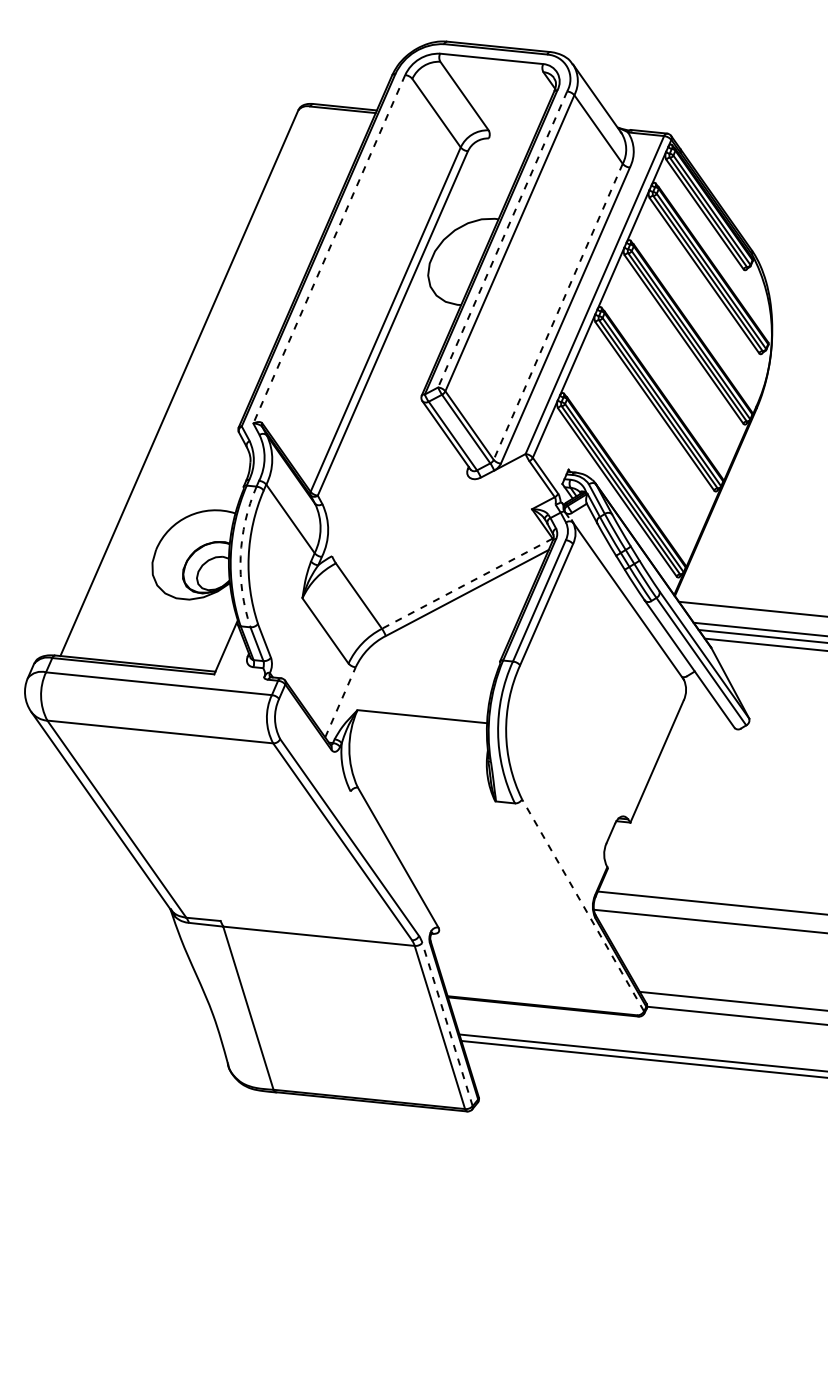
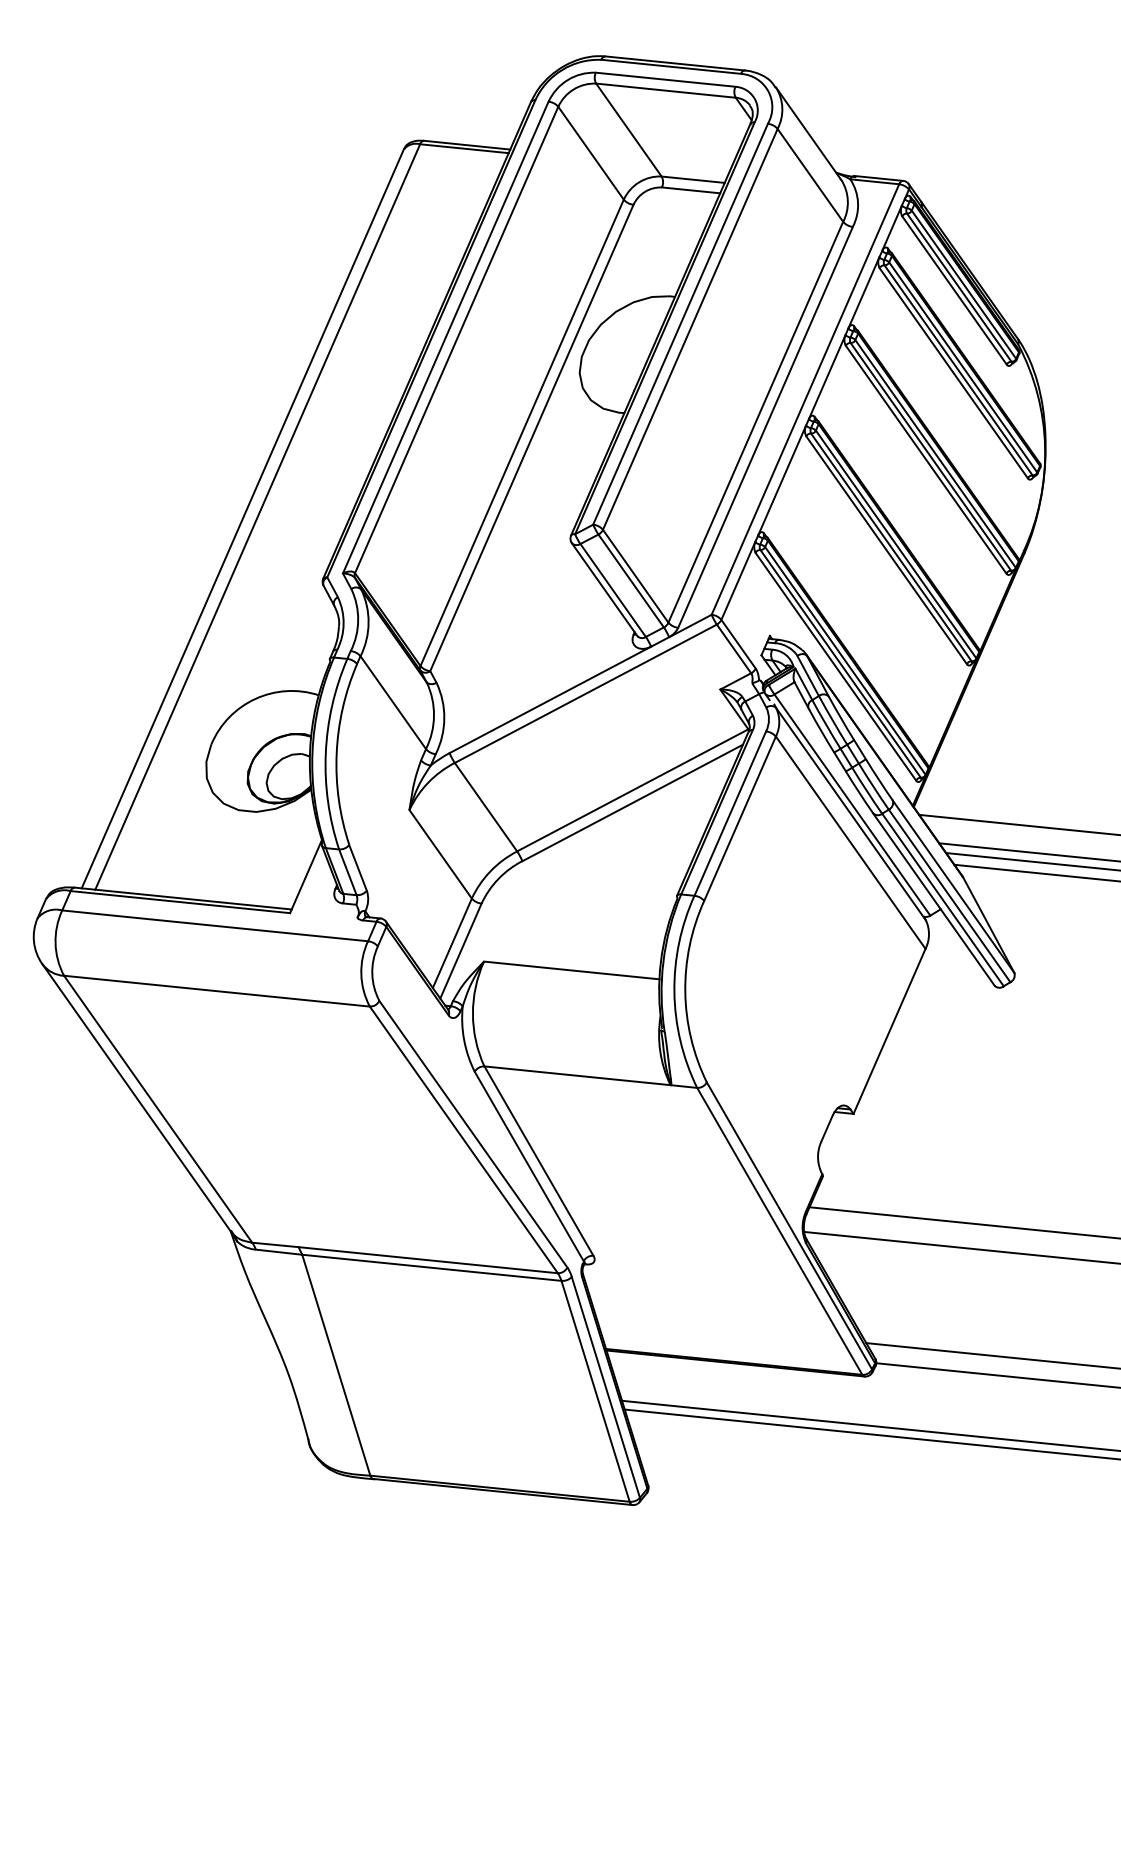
line: (491, 66) -> (665, 90), added
line: (511, 132) -> (692, 179), added
line: (510, 140) -> (690, 190), added
line: (502, 239) -> (680, 324), dashed -> solid
line: (329, 249) -> (445, 338), dashed -> solid
line: (337, 250) -> (456, 339), added
line: (558, 312) -> (755, 422), dashed -> solid
line: (190, 381) -> (257, 516), added
line: (432, 512) -> (585, 693), added
line: (406, 516) -> (550, 699), added
arc: (240, 556) -> (325, 753), dashed -> solid
line: (467, 583) -> (632, 790), dashed -> solid
line: (629, 594) -> (852, 804), added
line: (628, 622) -> (850, 842), added
line: (696, 664) -> (942, 899), added
line: (333, 696) -> (451, 943), added
line: (340, 702) -> (460, 951), dashed -> solid
line: (426, 794) -> (577, 1075), added
line: (390, 861) -> (528, 1166), added
line: (583, 905) -> (789, 1225), dashed -> solid
line: (575, 908) -> (779, 1230), added
line: (315, 930) -> (427, 1260), added
line: (447, 1024) -> (605, 1387), dashed -> solid

